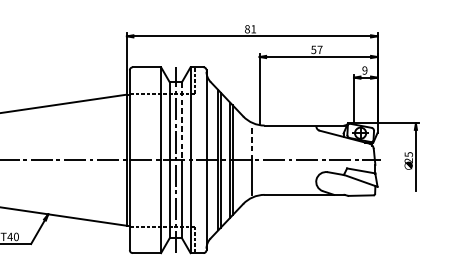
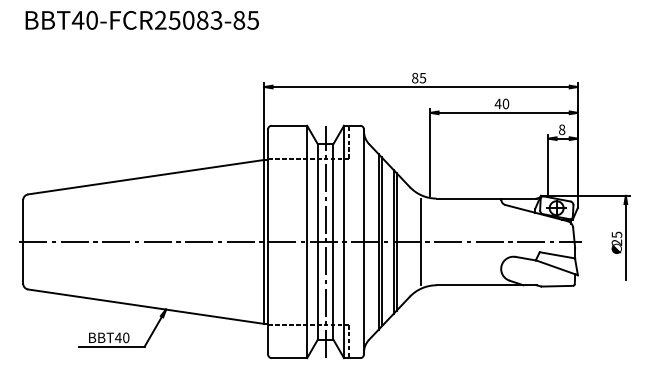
text: (253, 29) -> (422, 78), 81 -> 85
text: (316, 49) -> (501, 103), 57 -> 40
text: (364, 70) -> (561, 129), 9 -> 8
line: (182, 121) -> (333, 193), dashed -> solid
line: (251, 143) -> (420, 220), dashed -> solid

